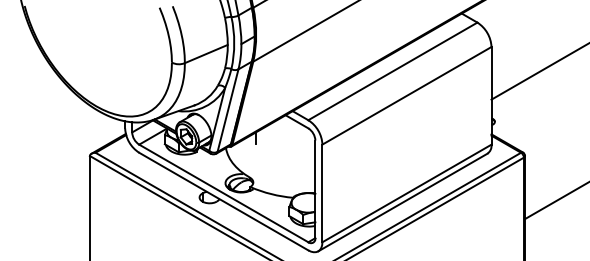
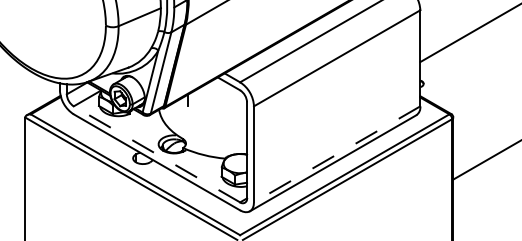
line: (223, 193) -> (156, 154), solid -> dashed
line: (406, 193) -> (336, 154), solid -> dashed

